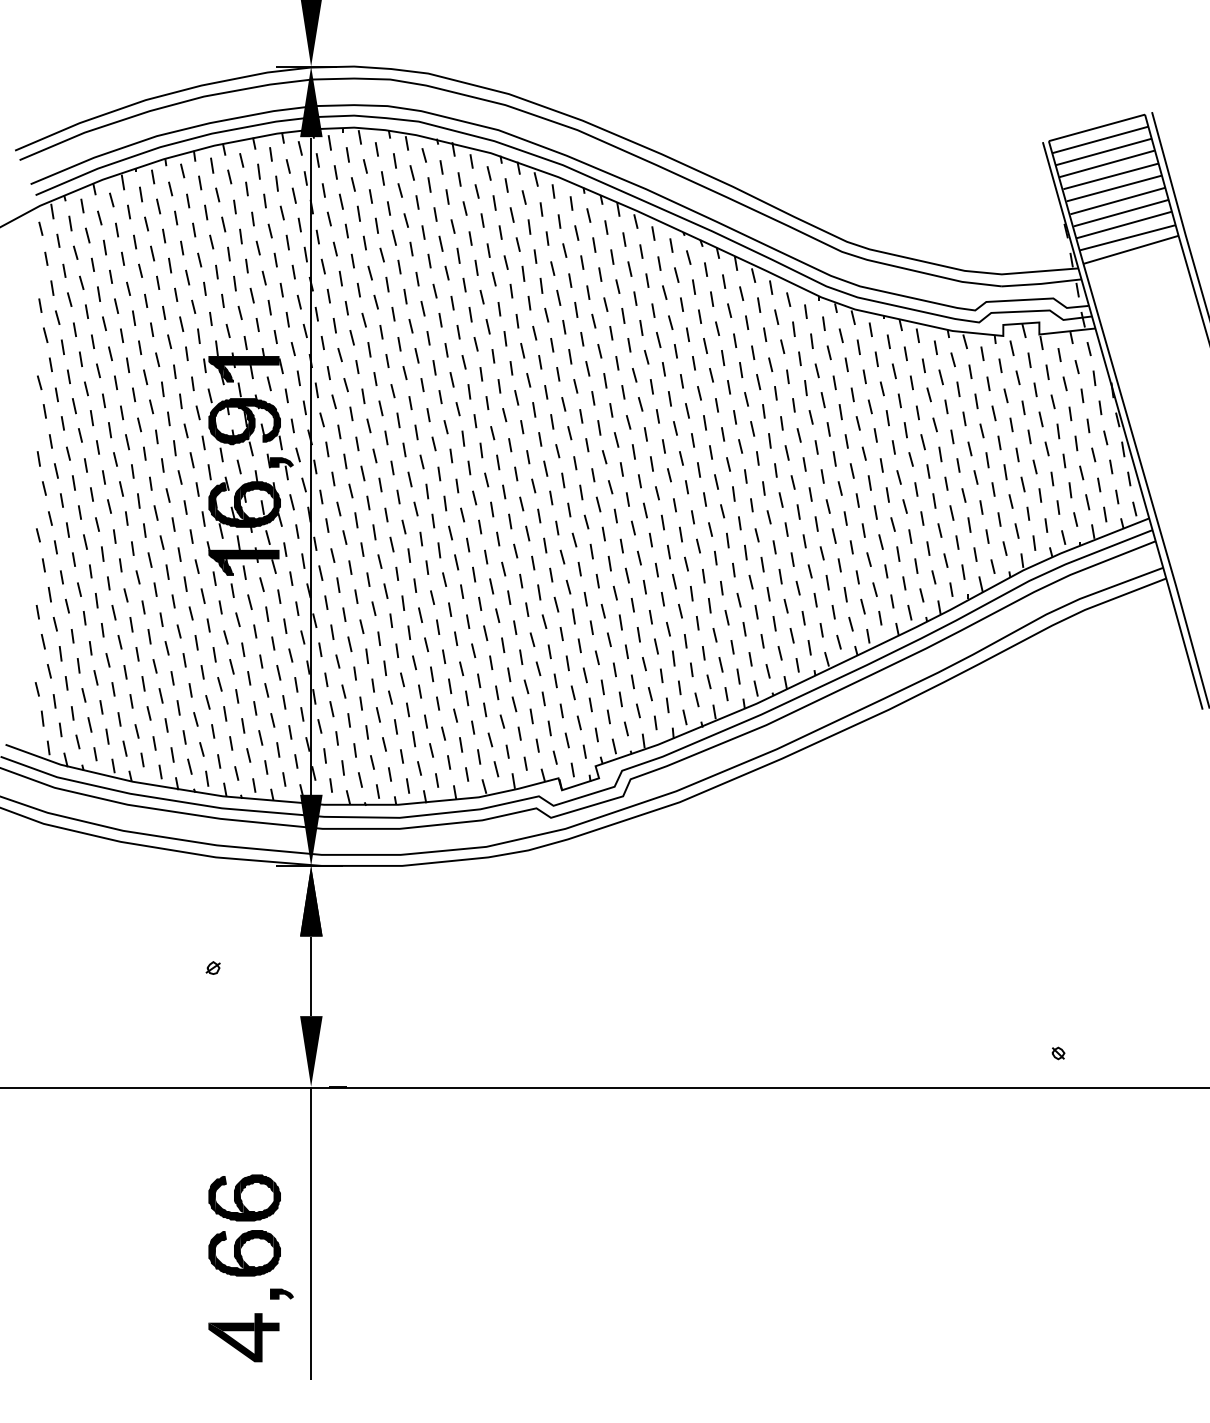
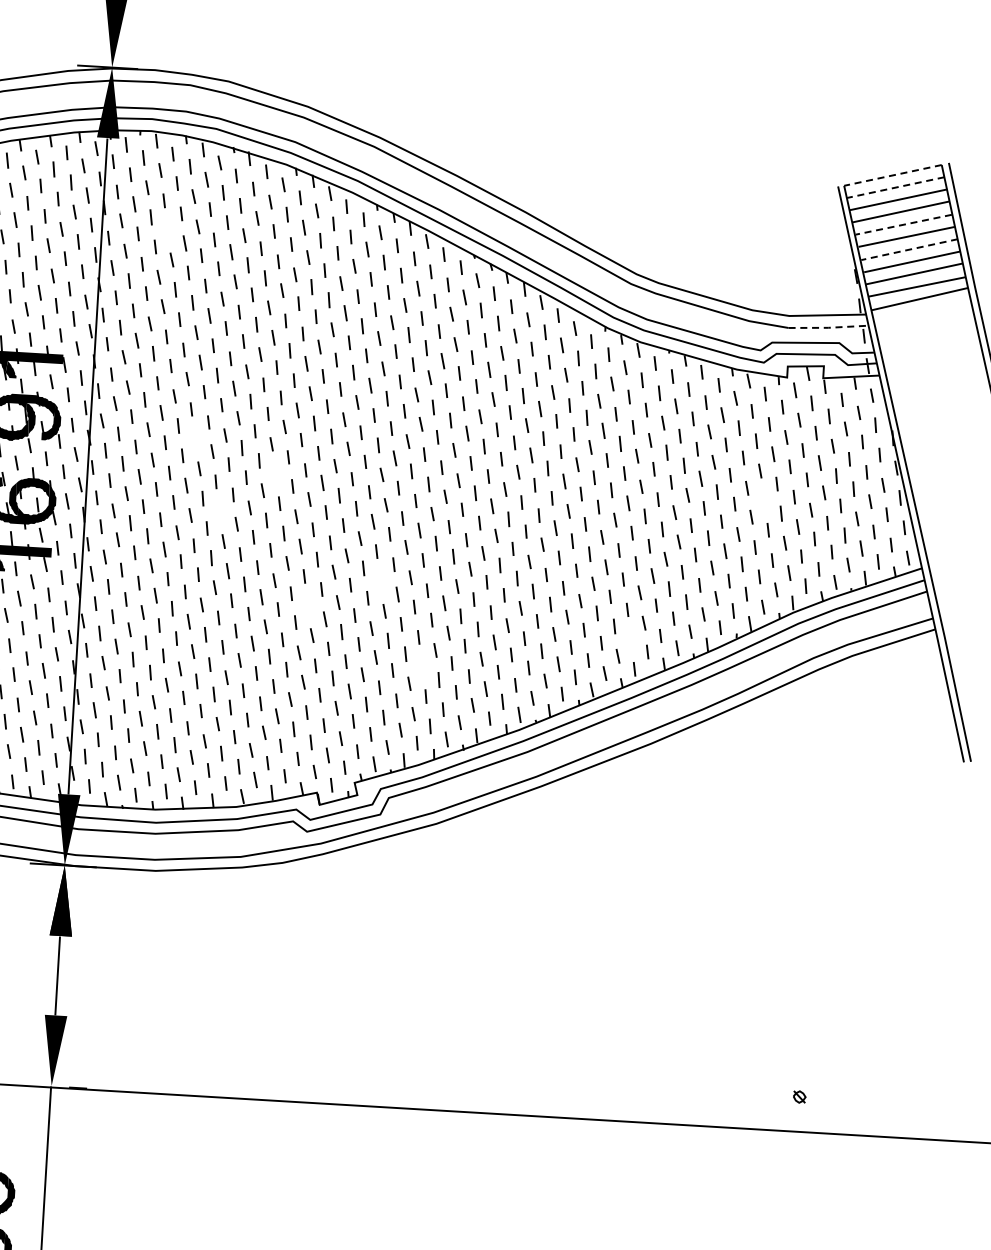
line: (1096, 127) -> (892, 174), solid -> dashed
line: (1100, 139) -> (895, 187), solid -> dashed
line: (1110, 176) -> (903, 224), solid -> dashed
line: (1117, 201) -> (909, 250), solid -> dashed
line: (376, 225) -> (168, 230), removed
line: (1041, 283) -> (828, 327), solid -> dashed
line: (416, 432) -> (195, 439), removed
line: (987, 460) -> (763, 500), removed
fill: (282, 462) -> (60, 461), removed
line: (498, 462) -> (275, 473), removed
line: (445, 503) -> (220, 511), removed
line: (609, 563) -> (380, 581), removed
line: (539, 592) -> (308, 606), removed
line: (862, 606) -> (630, 639), removed
line: (656, 646) -> (422, 666), removed

